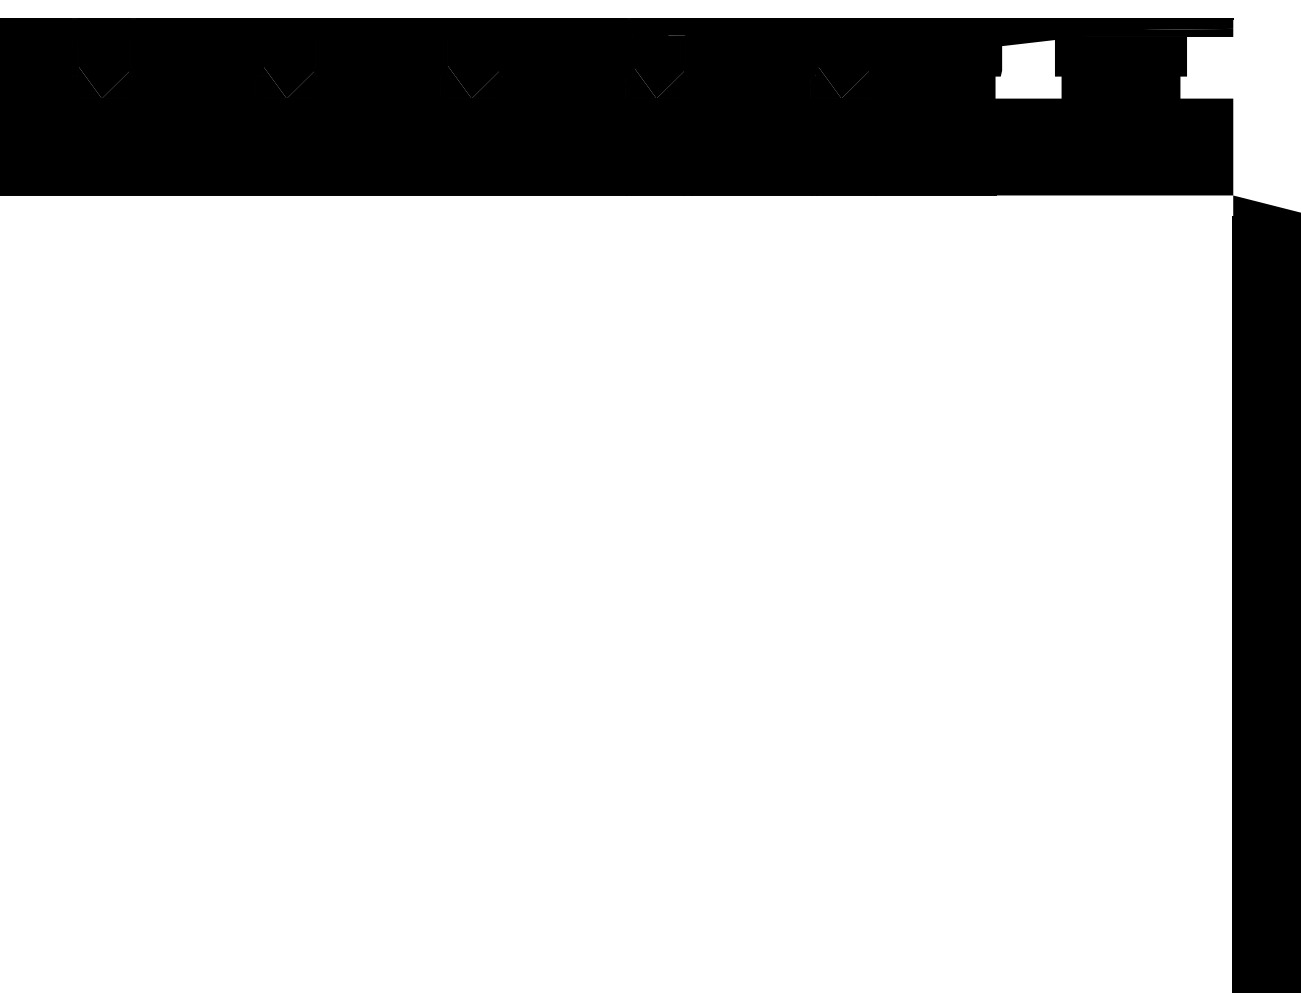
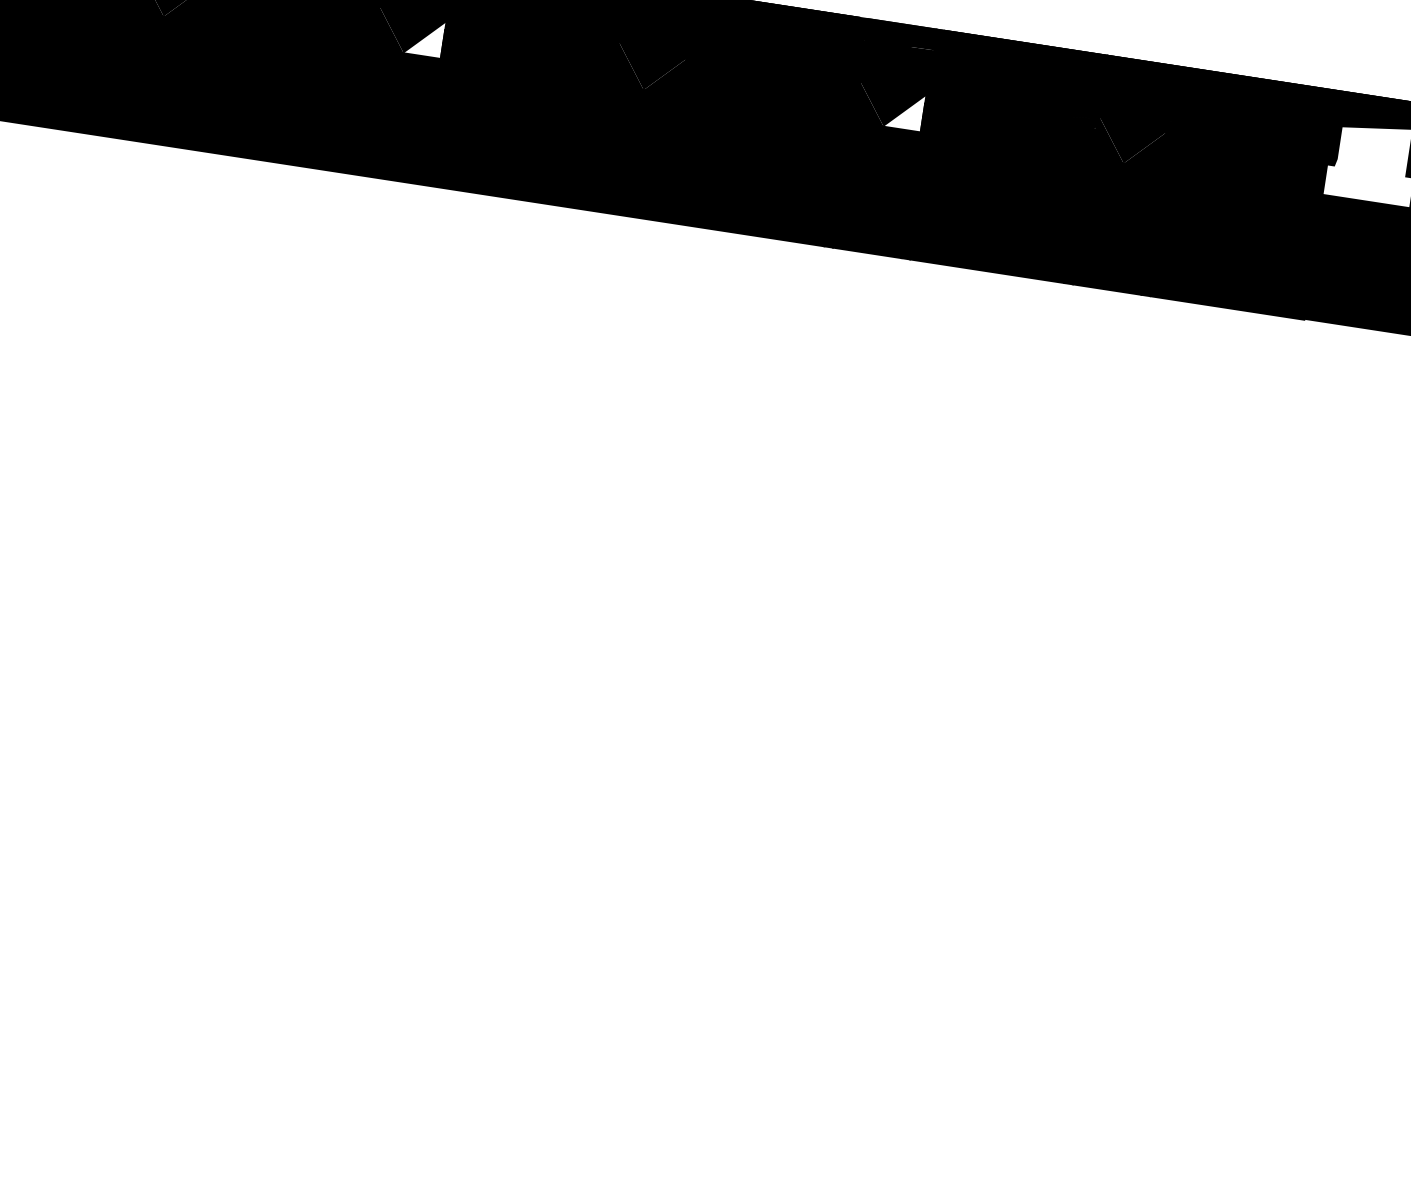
fill: (300, 84) -> (424, 37), removed
fill: (670, 84) -> (904, 111), removed

